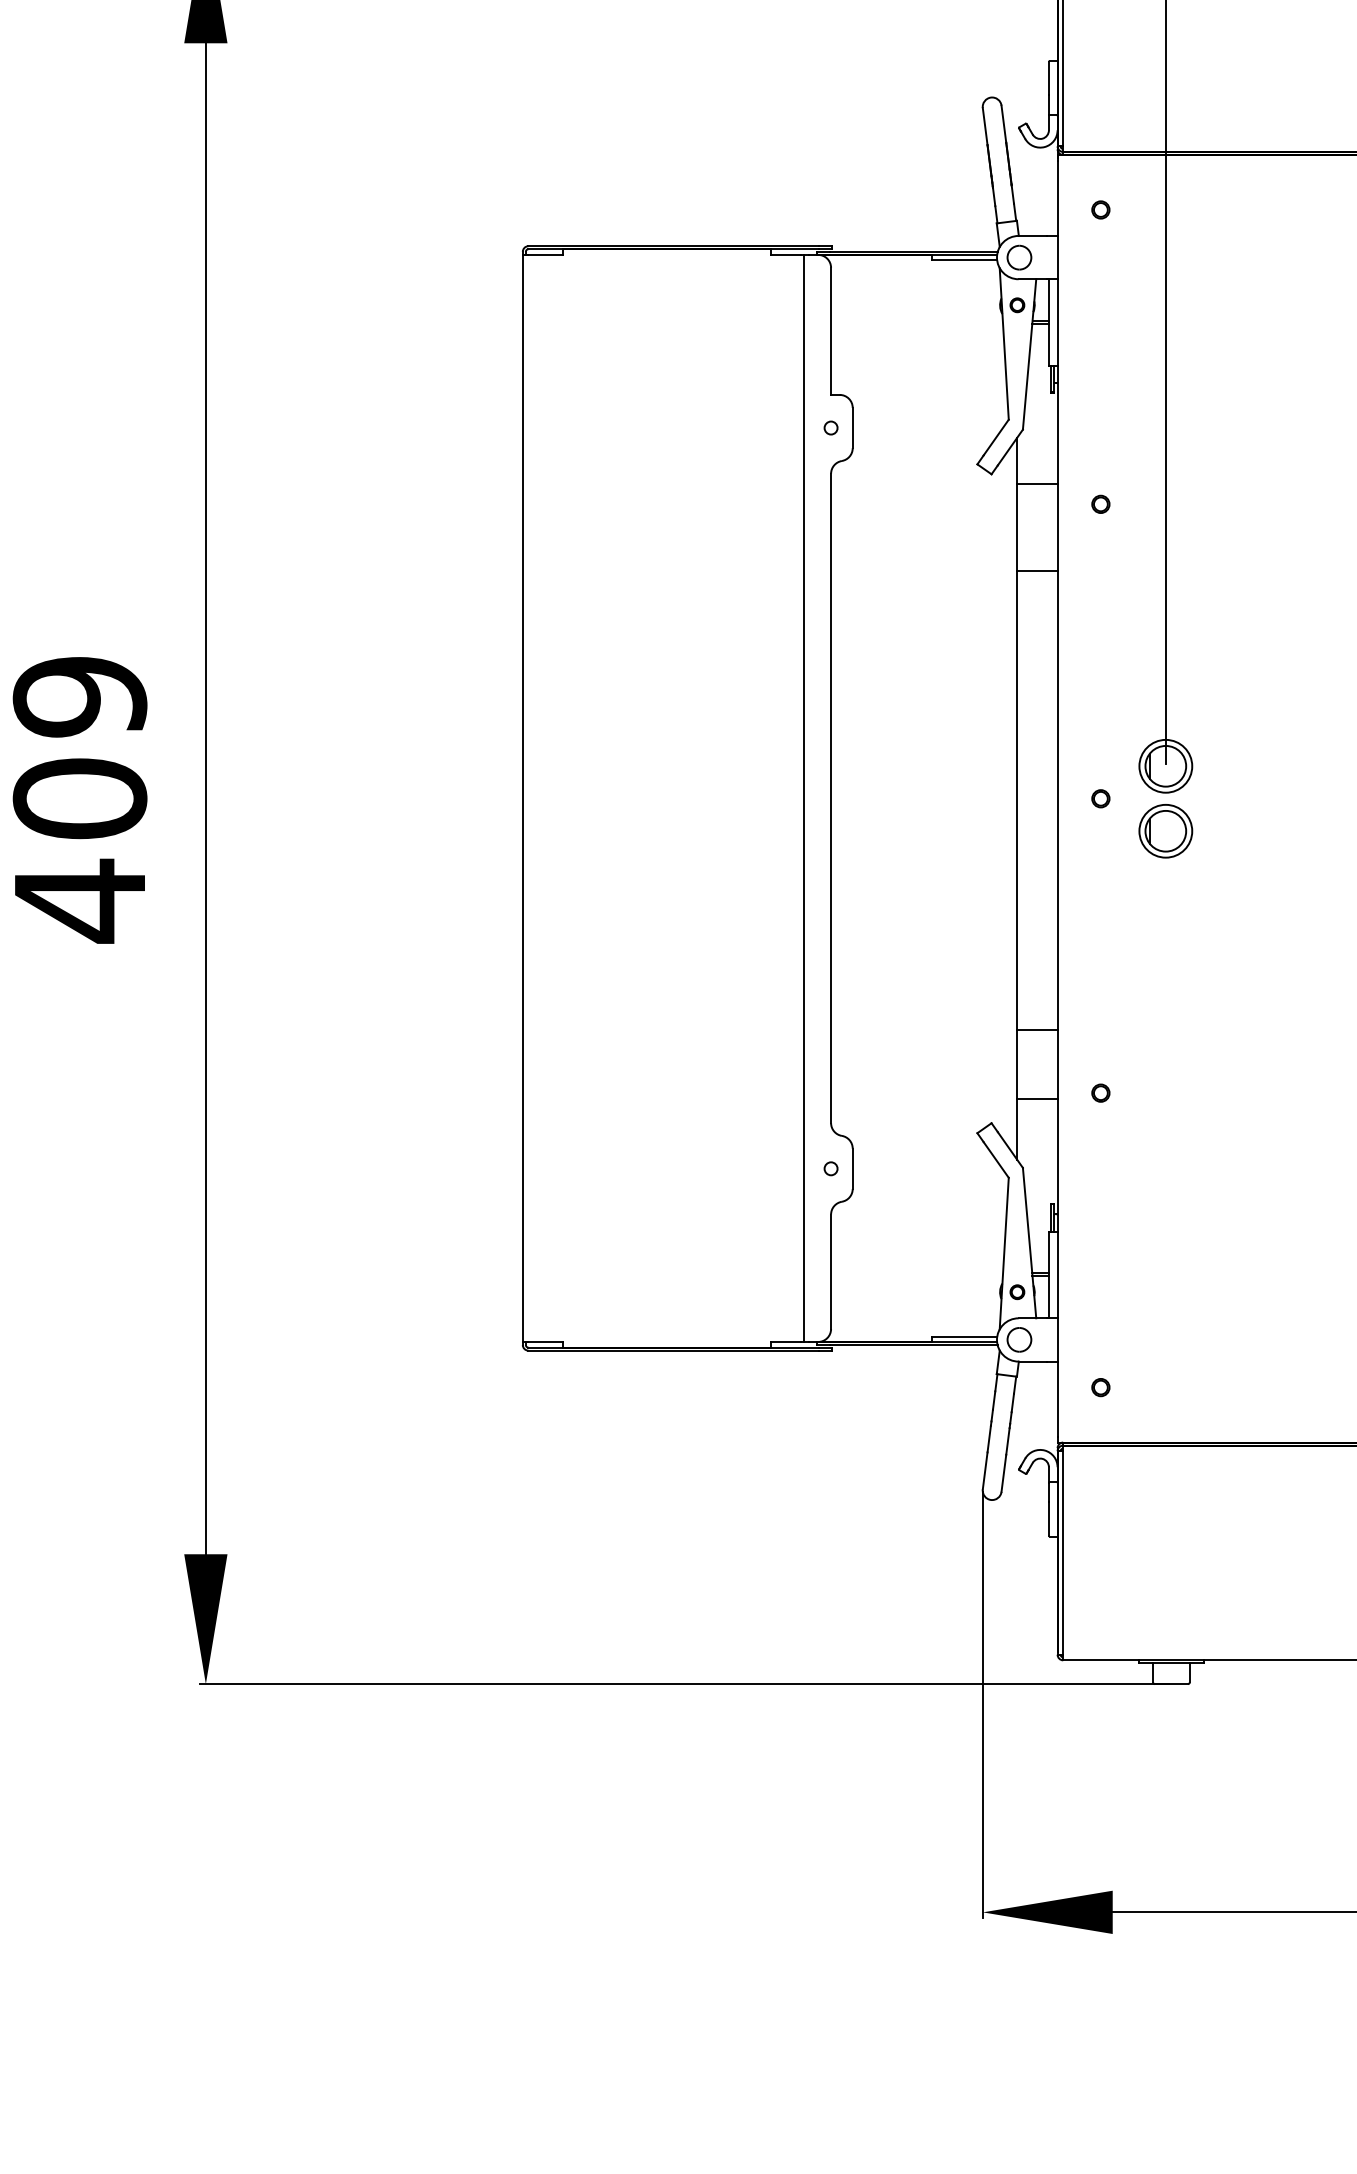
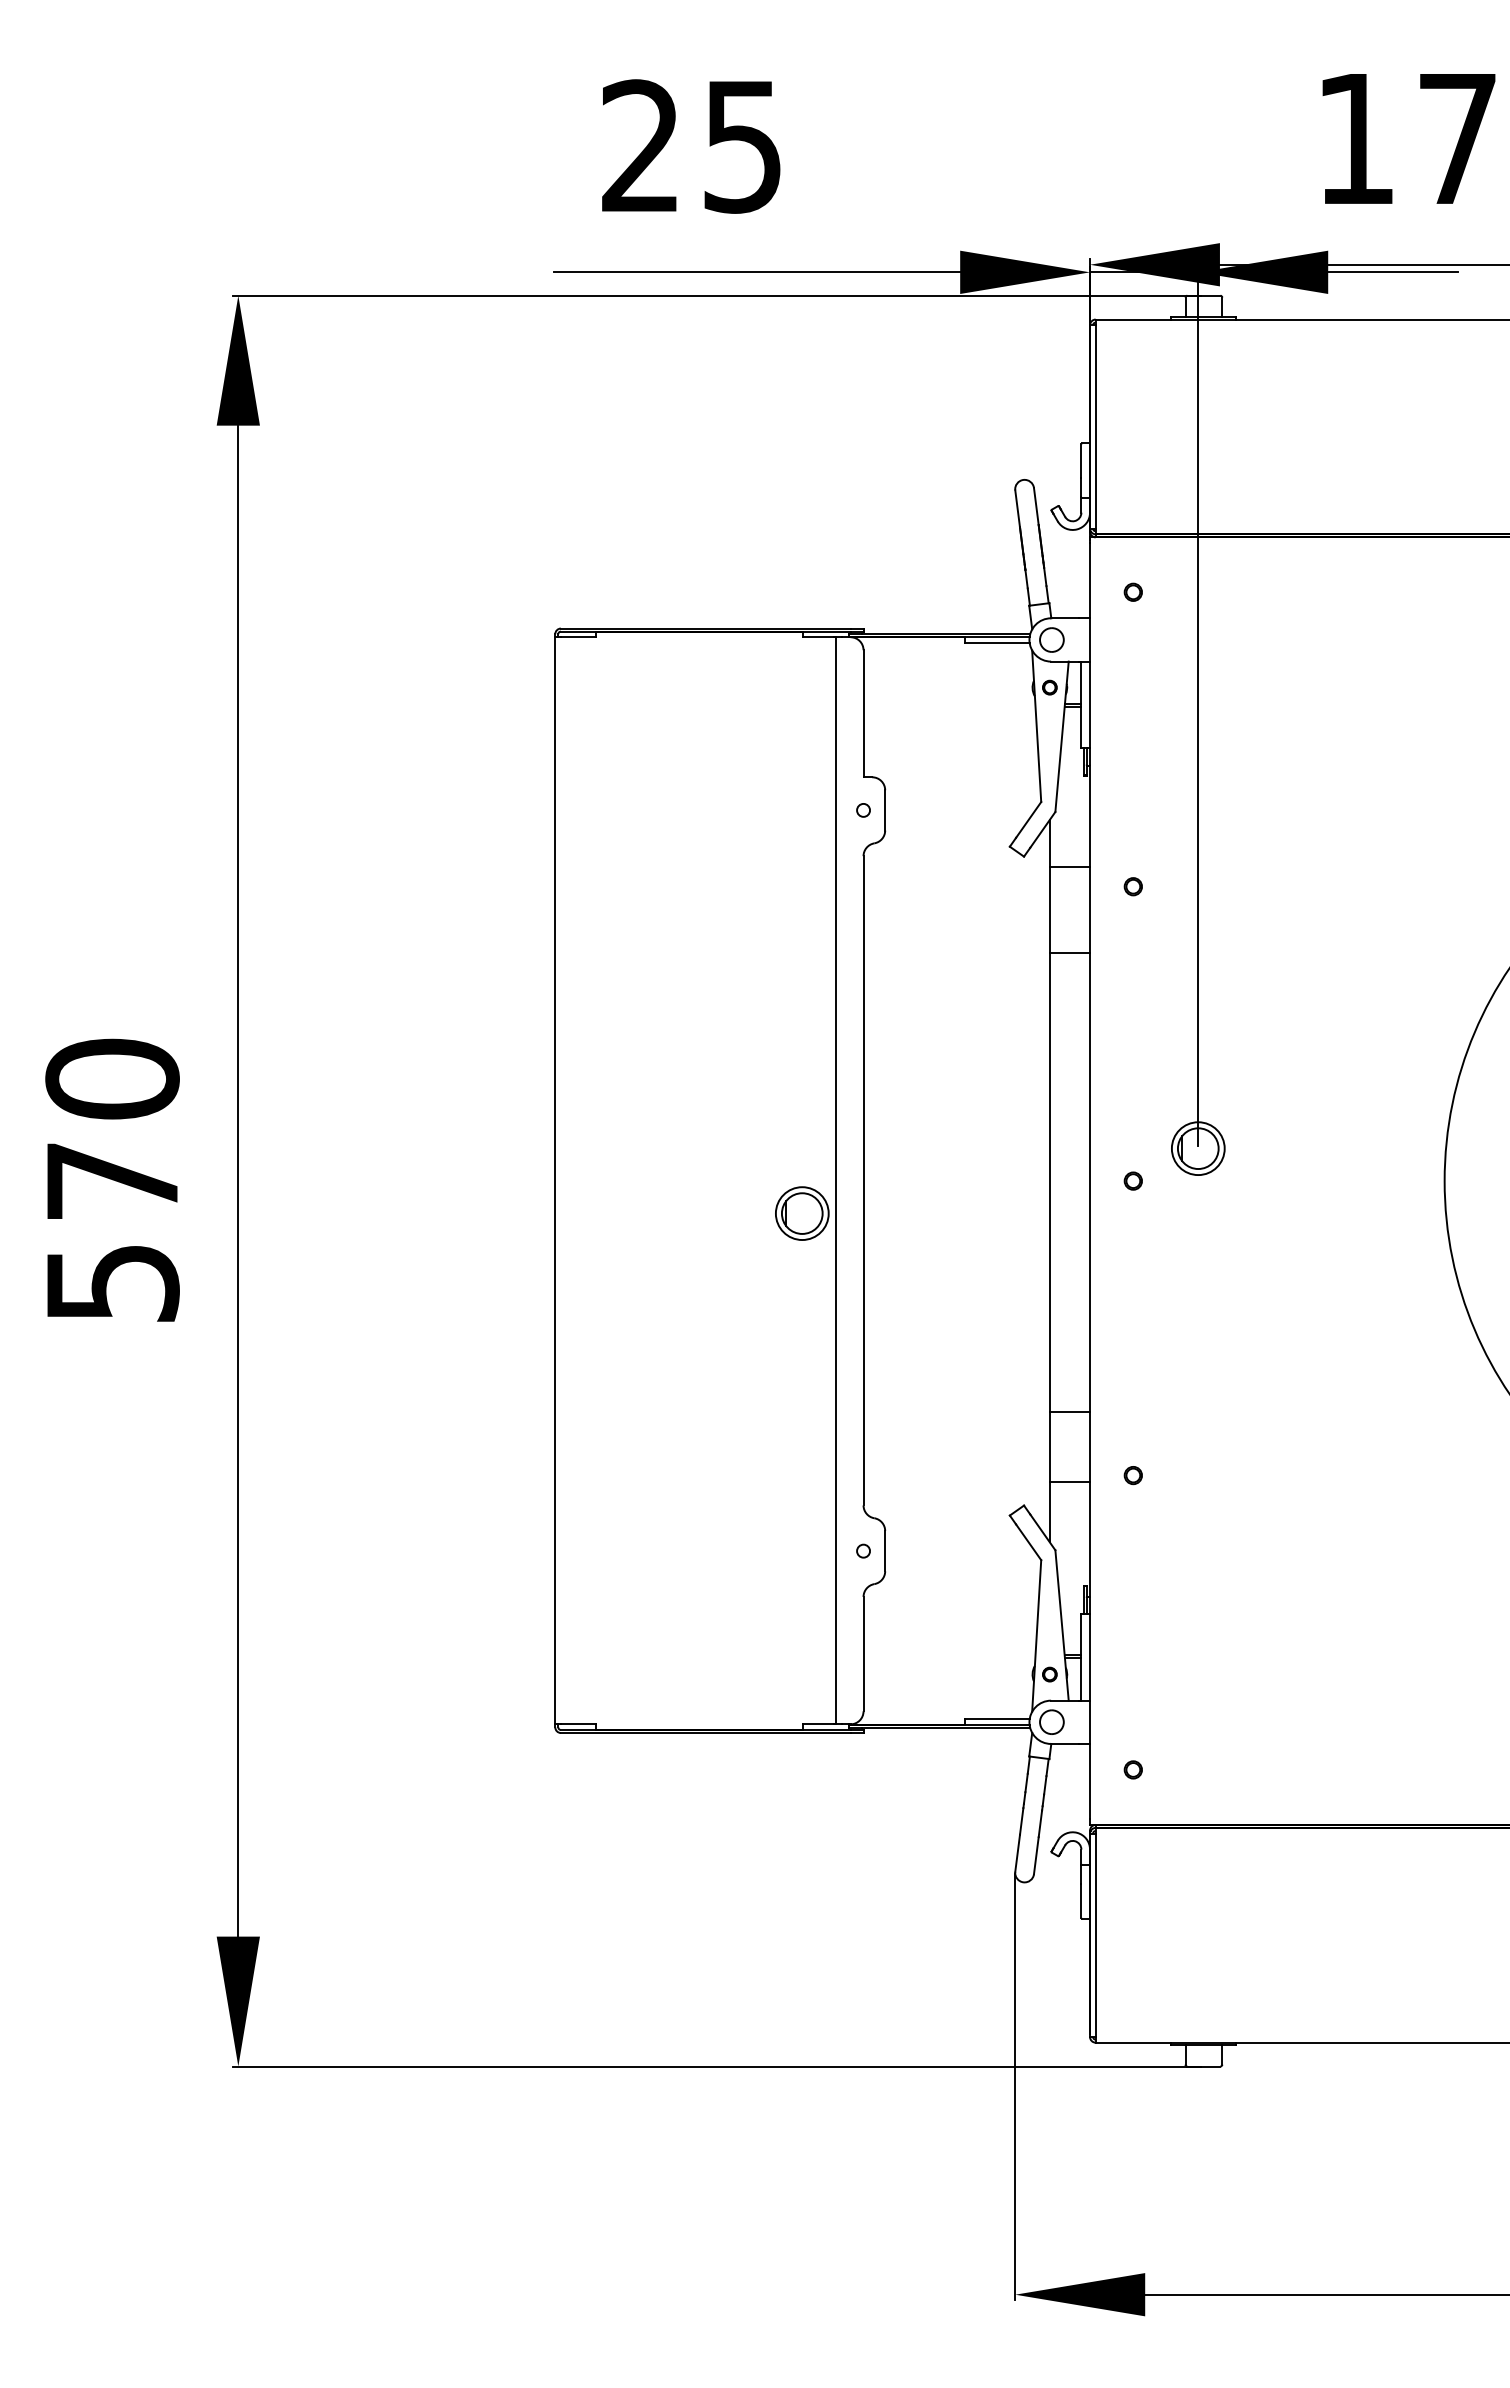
text: (80, 800) -> (112, 1182), 409 -> 570
part: (1166, 831) -> (802, 1213), moved

